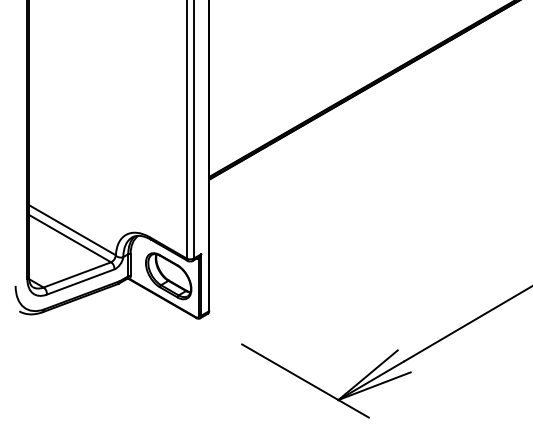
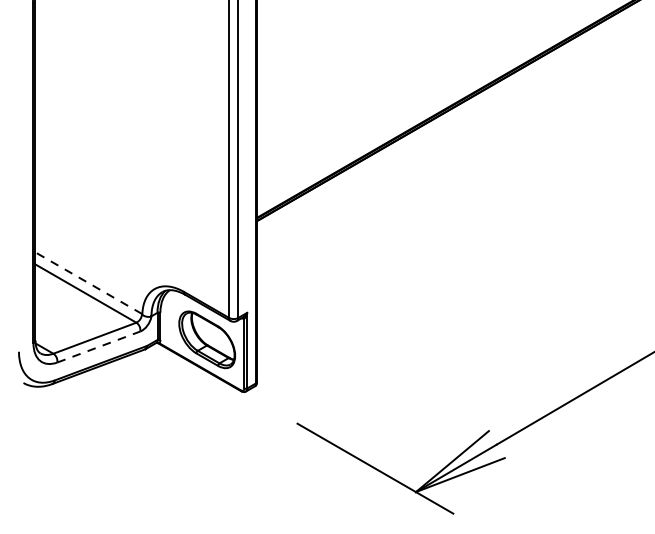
line: (71, 229) -> (87, 282), solid -> dashed
line: (81, 281) -> (99, 346), solid -> dashed

